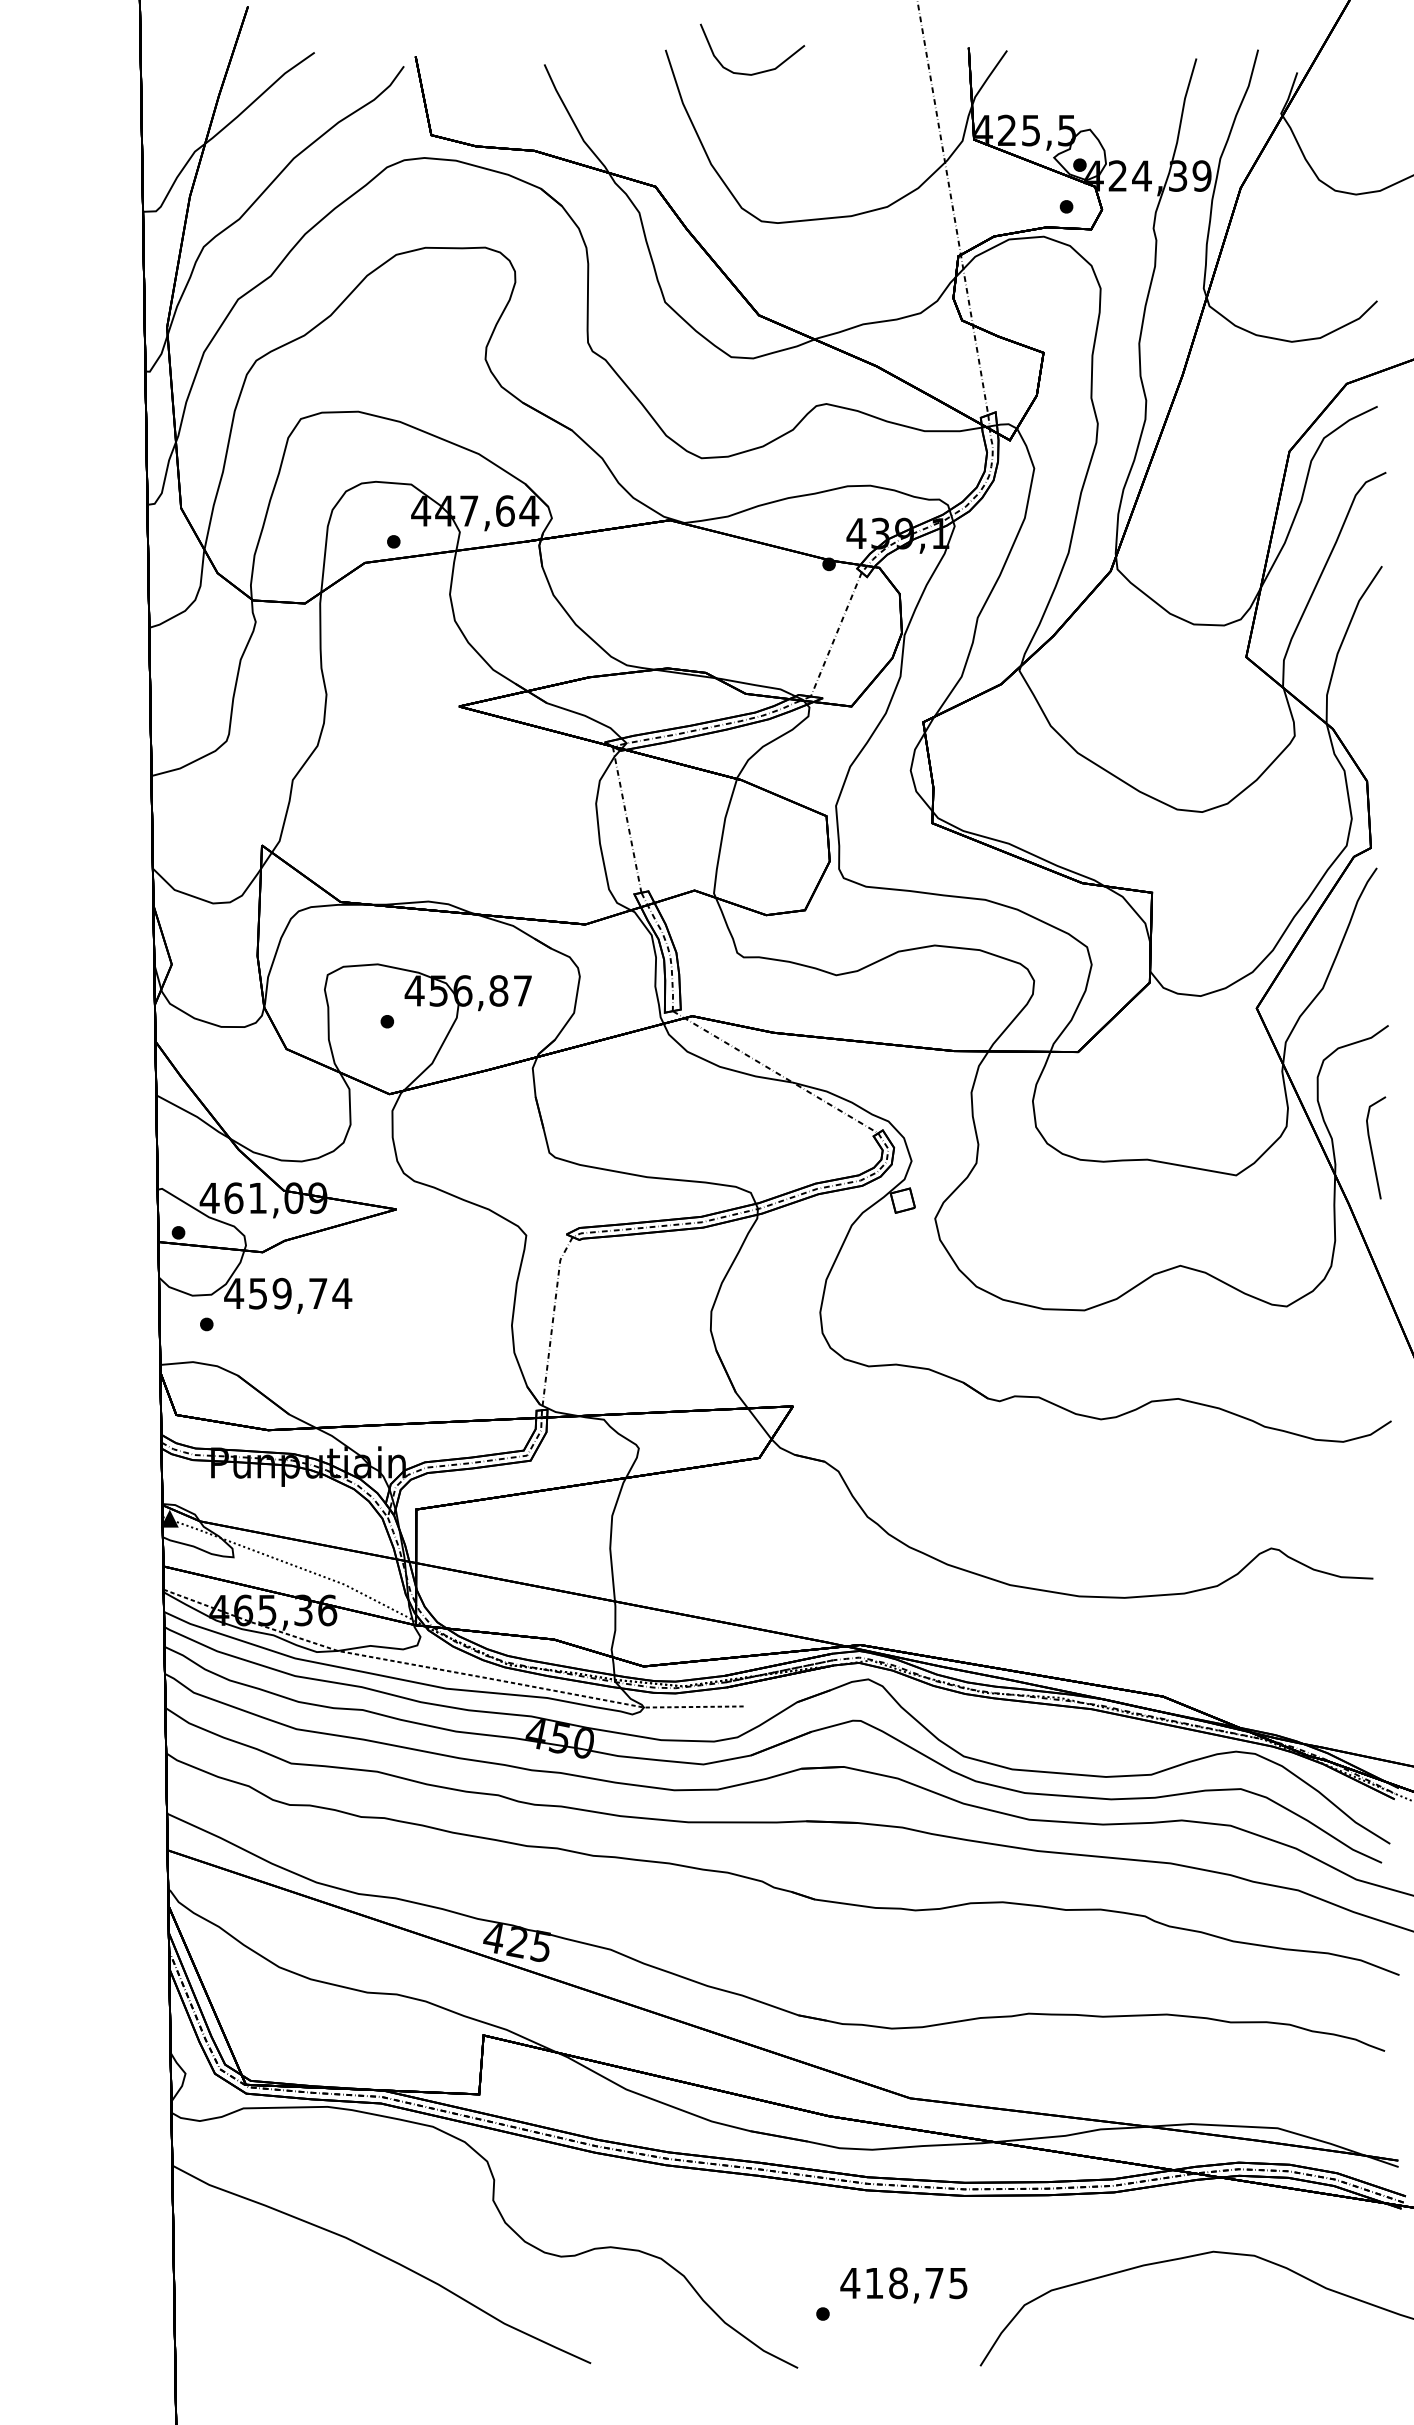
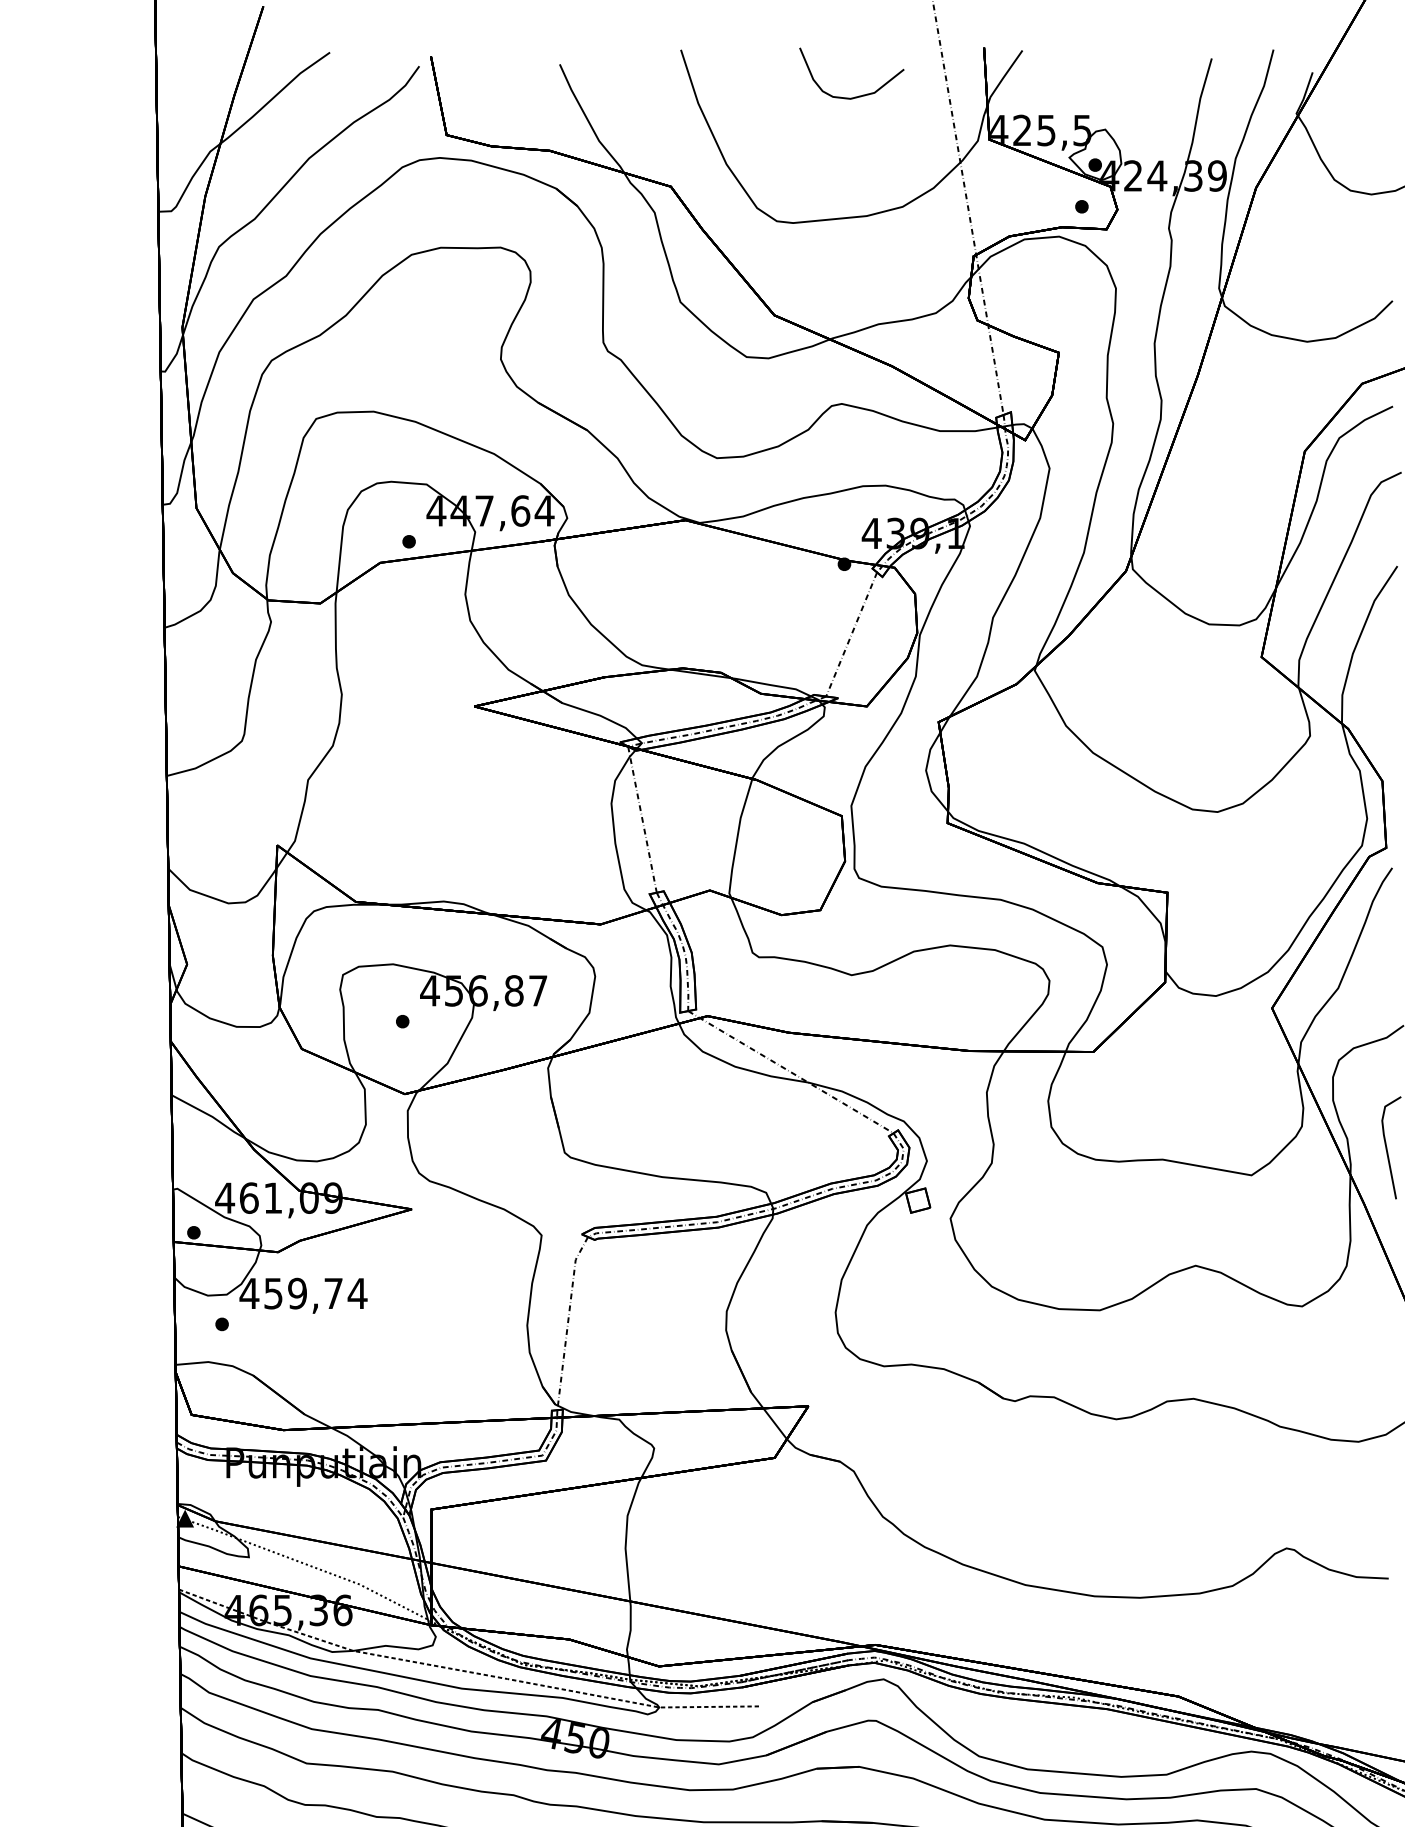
curve: (759, 71) -> (858, 95), moved

